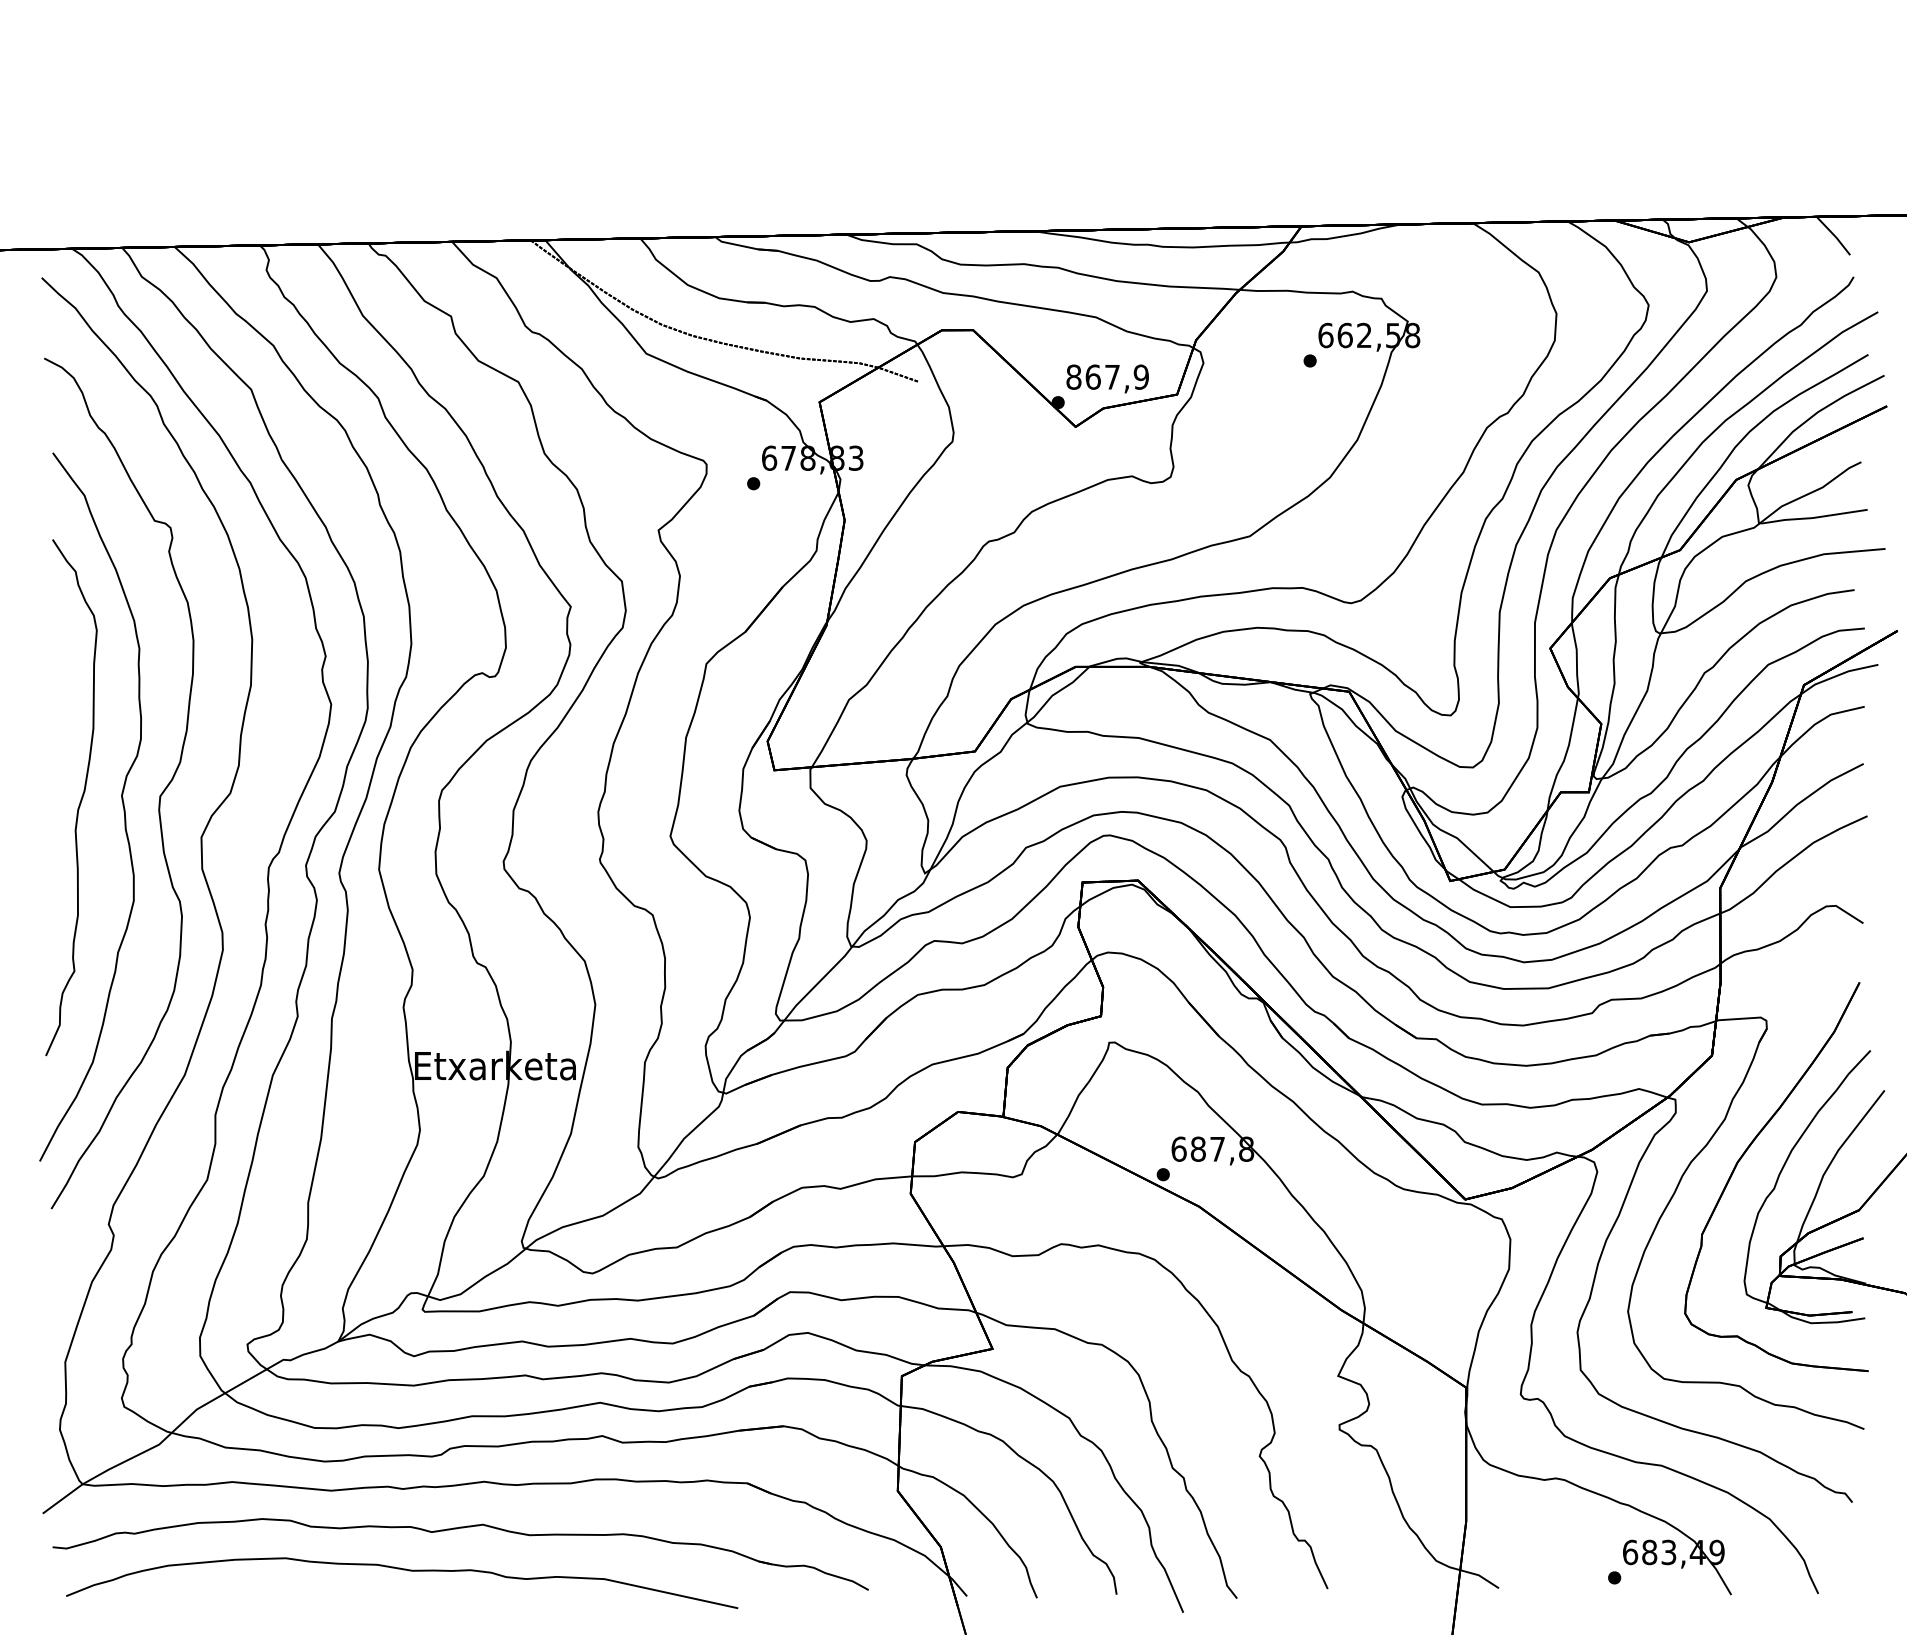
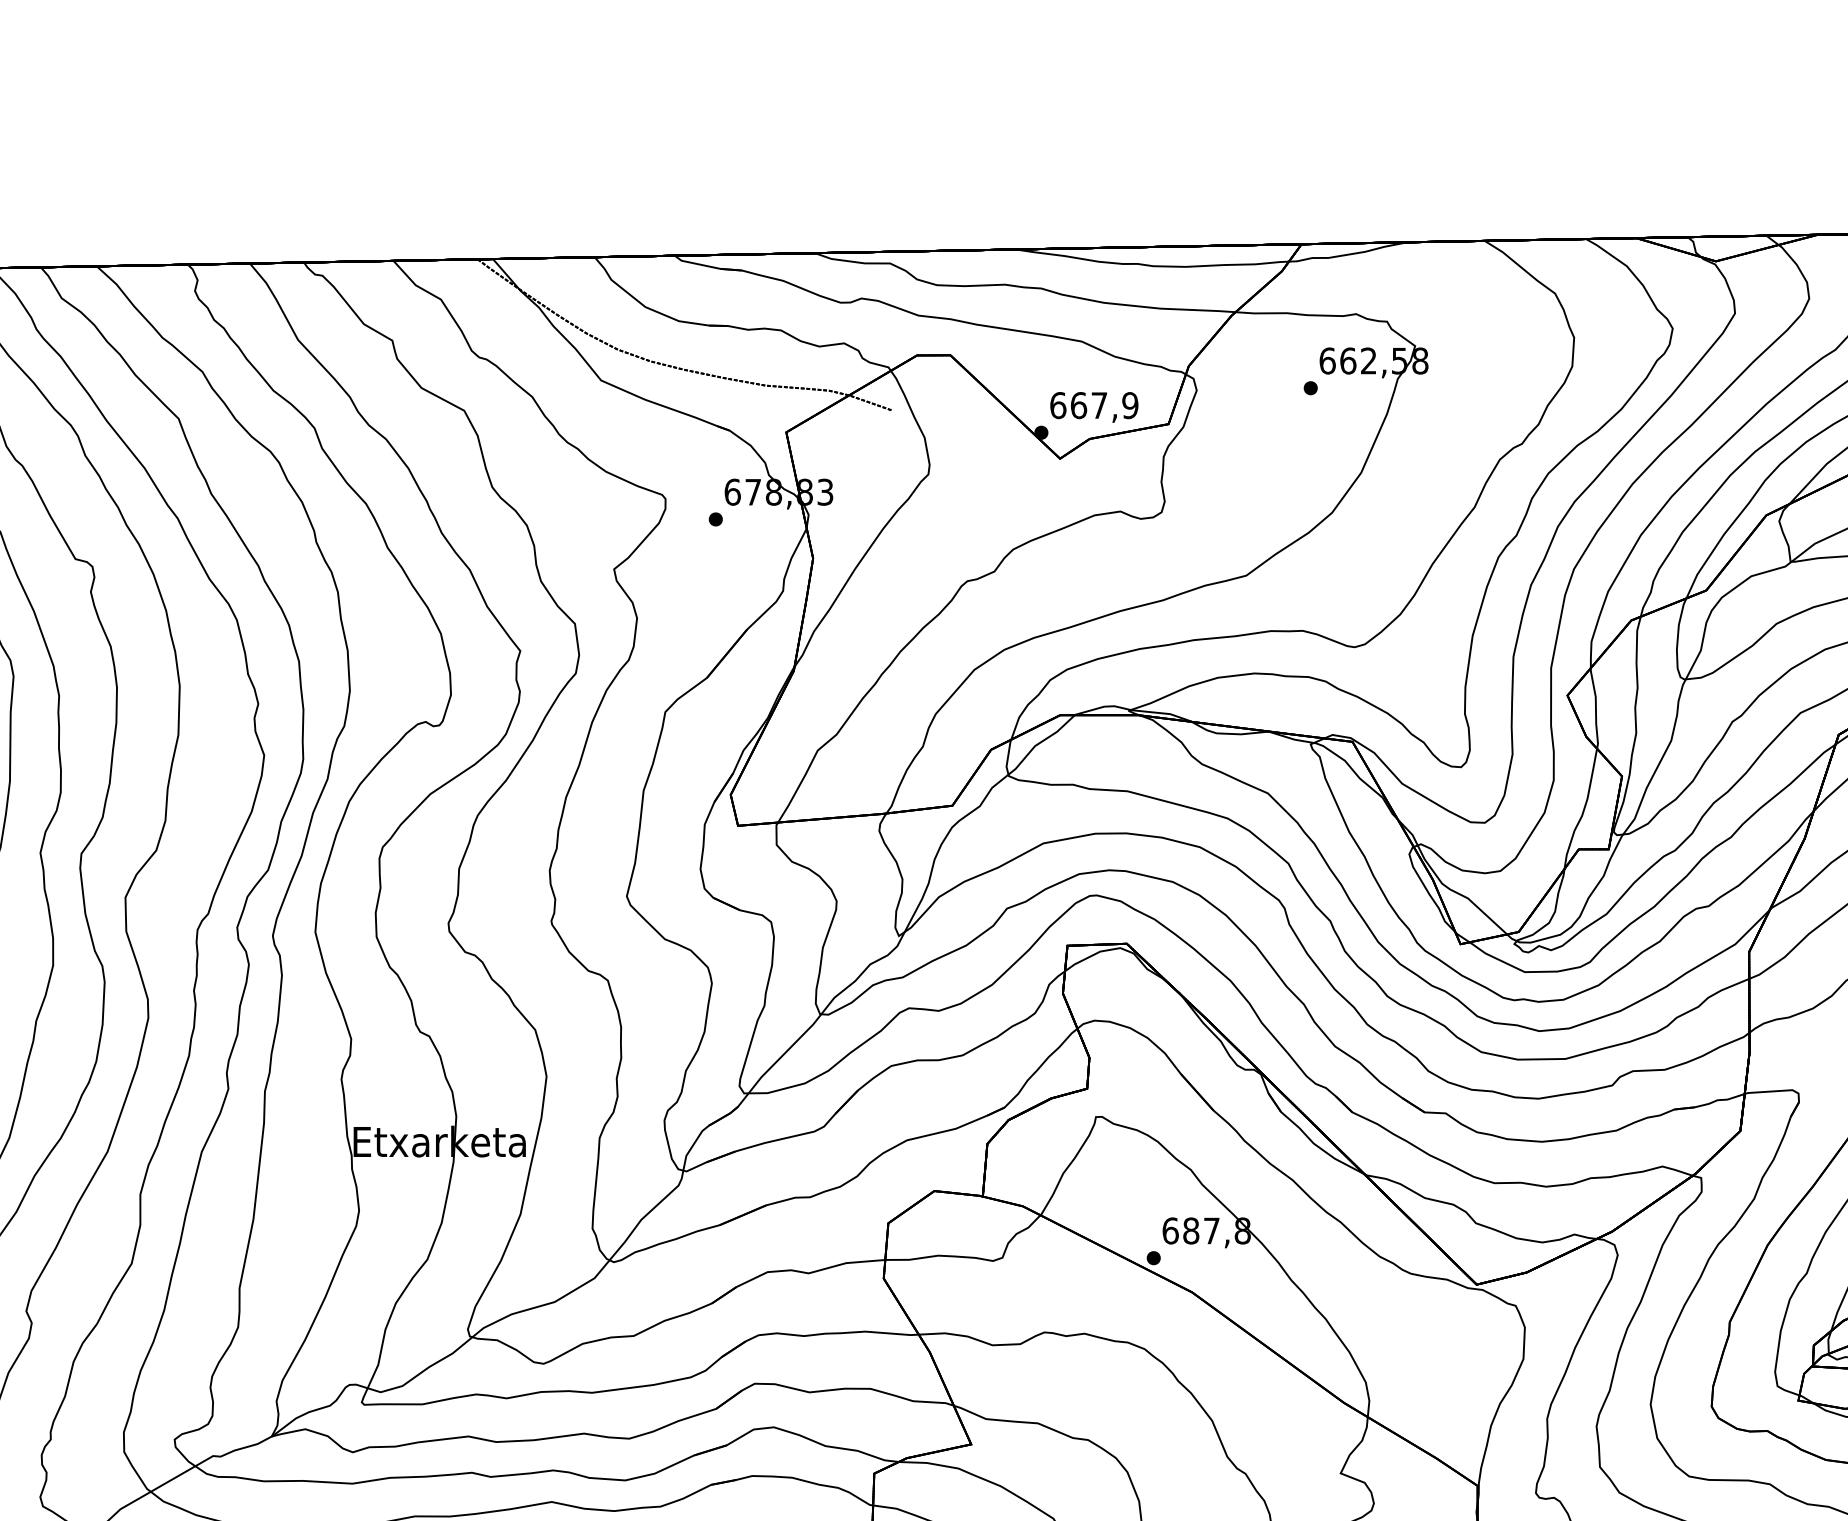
text: (1073, 376) -> (1057, 404), 867,9 -> 667,9

